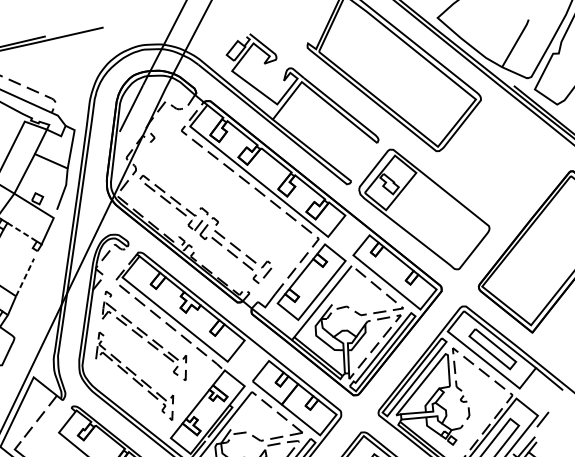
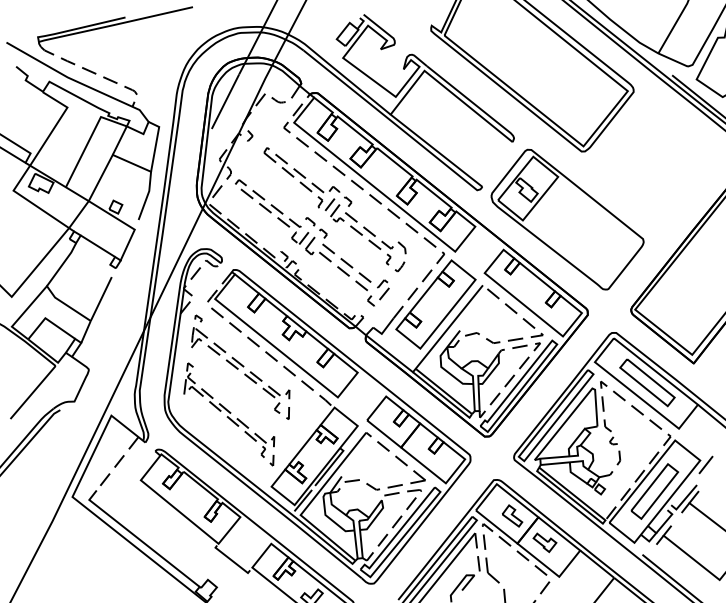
part: (224, 200) -> (334, 209), added
line: (22, 232) -> (98, 246), dashed -> solid
line: (25, 277) -> (101, 298), dashed -> solid

